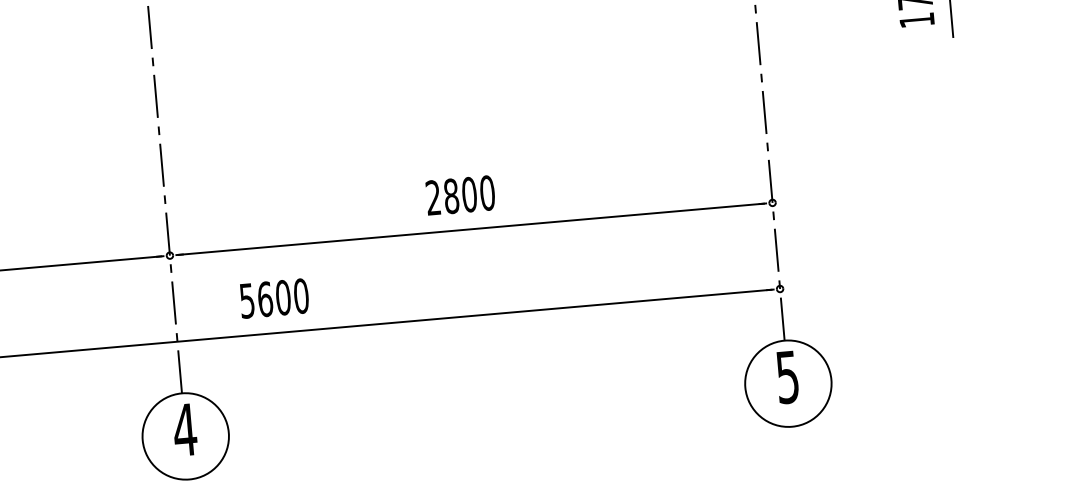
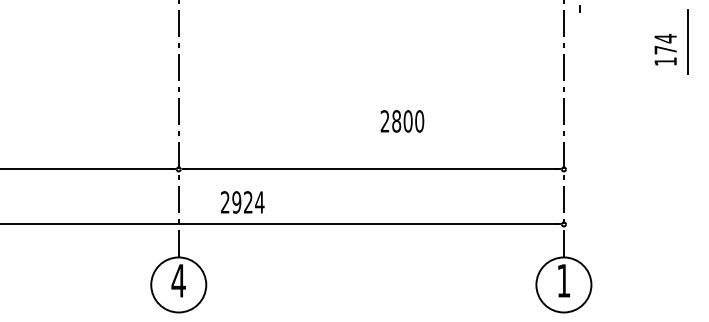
text: (460, 195) -> (402, 121), moved
text: (274, 298) -> (242, 202), 5600 -> 2924
text: (787, 376) -> (563, 280), 5 -> 1

